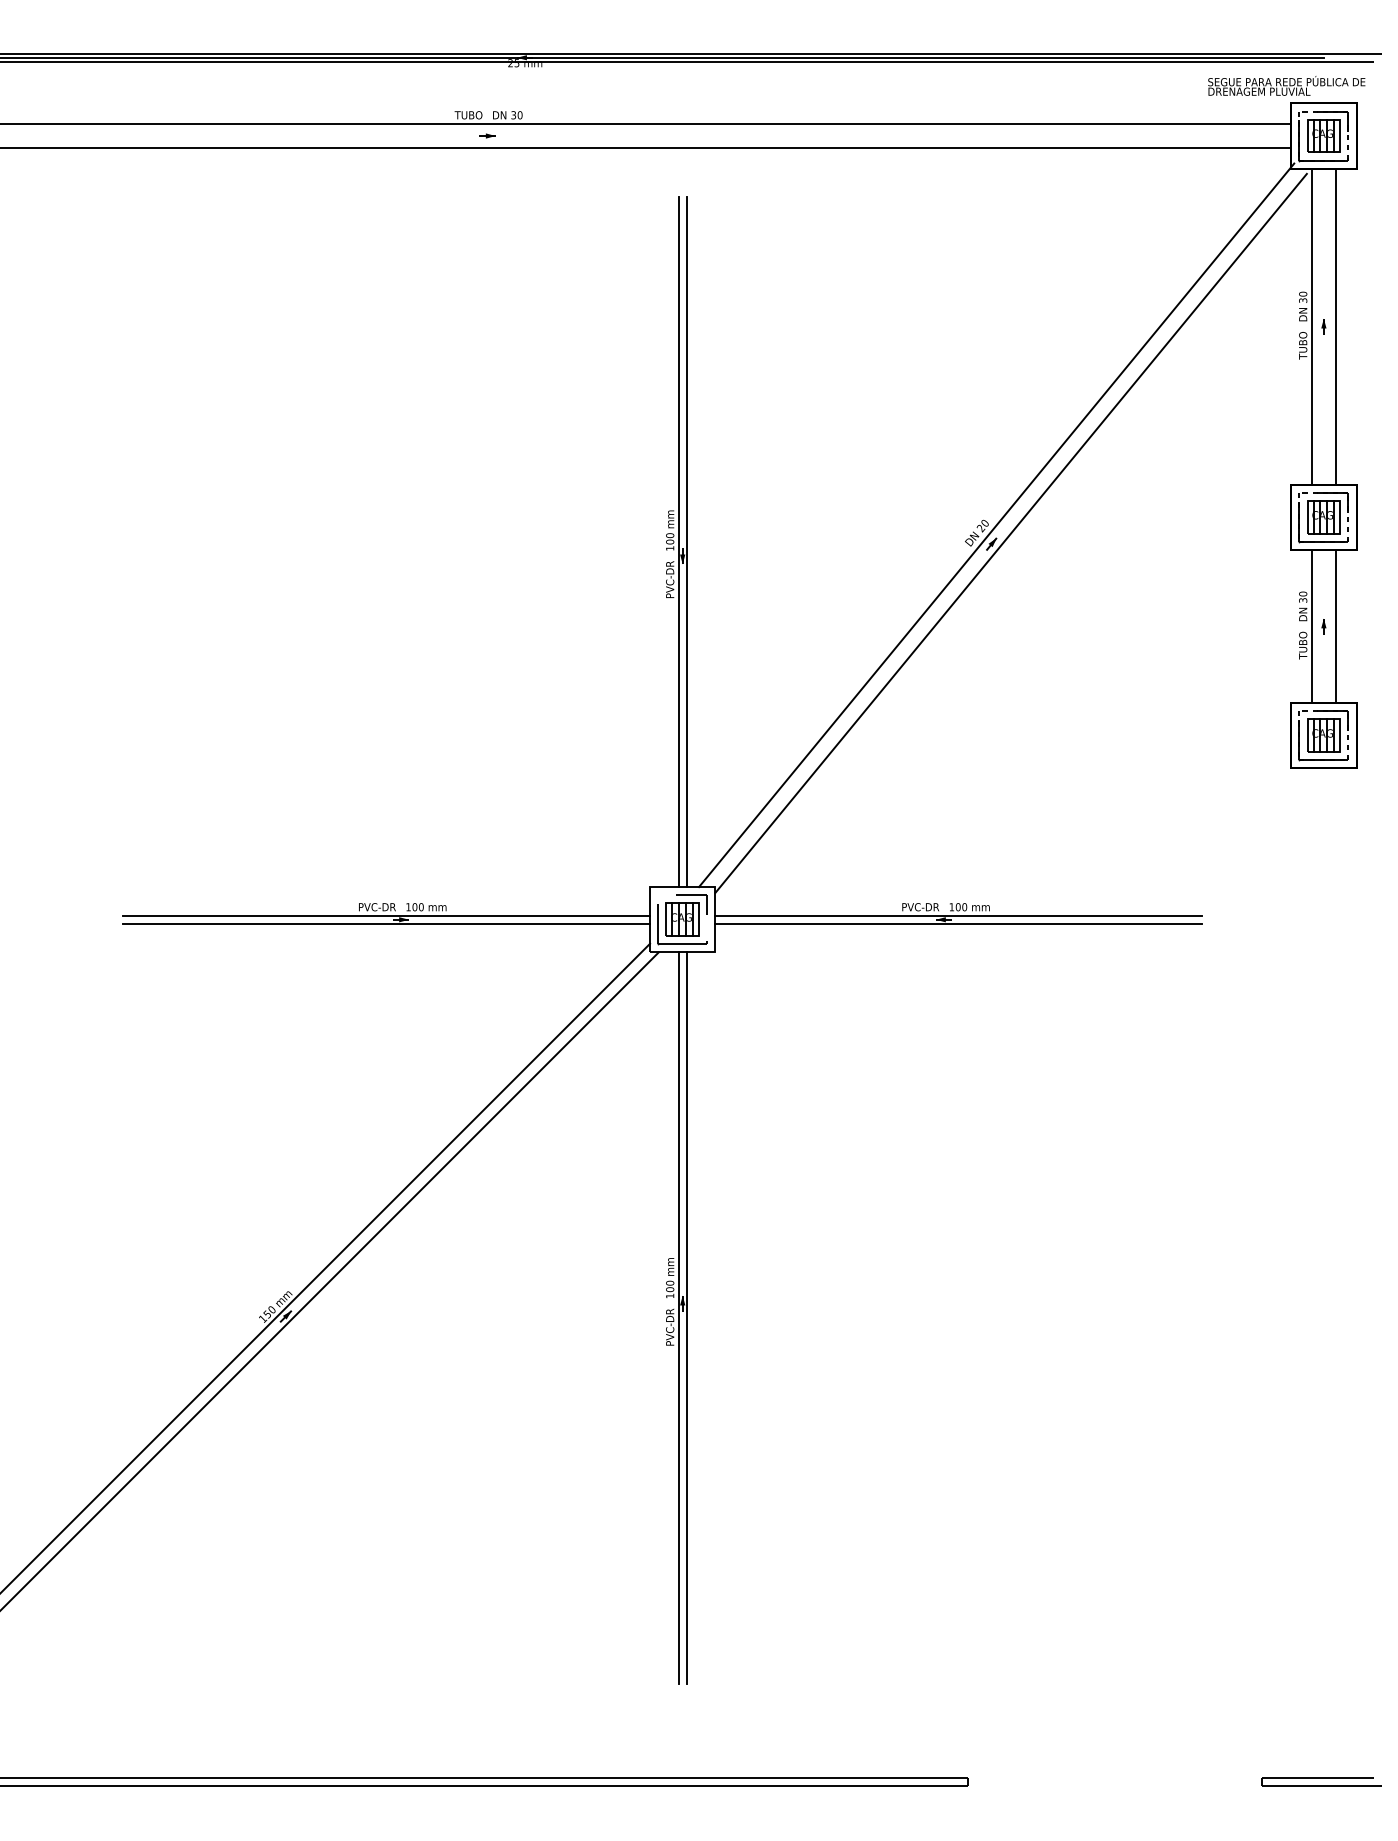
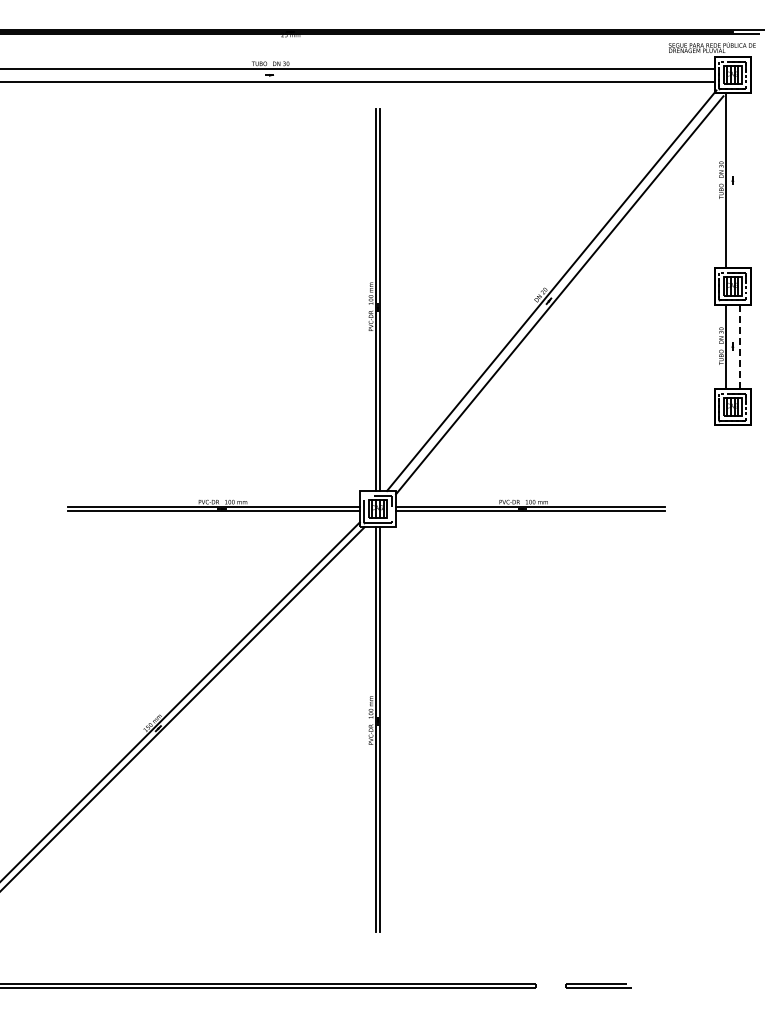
line: (1335, 326) -> (739, 180), removed
line: (1335, 625) -> (739, 346), solid -> dashed
part: (1321, 1780) -> (598, 985), moved

